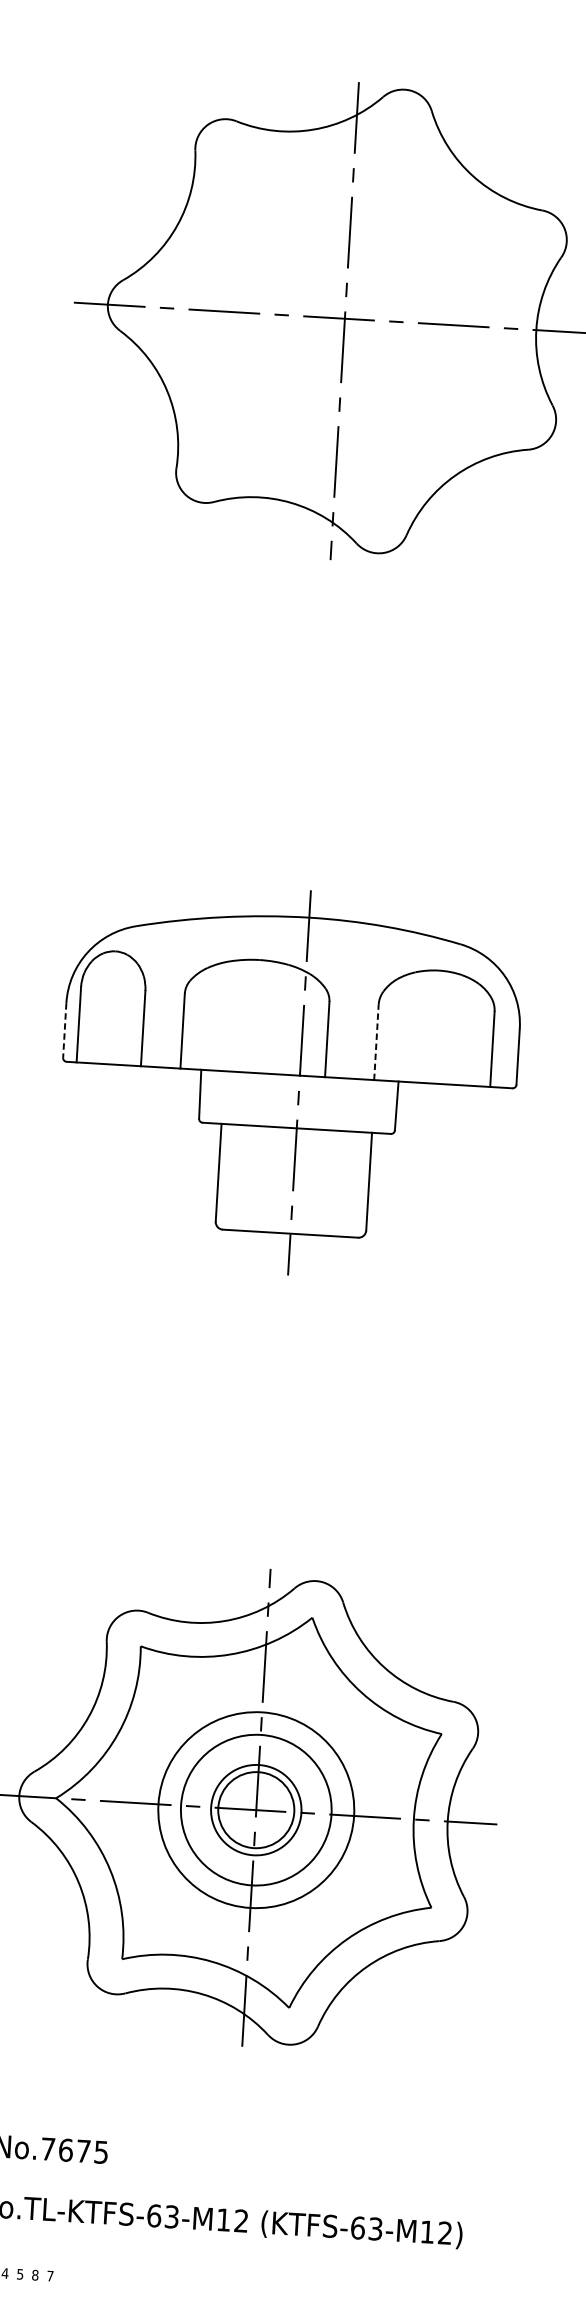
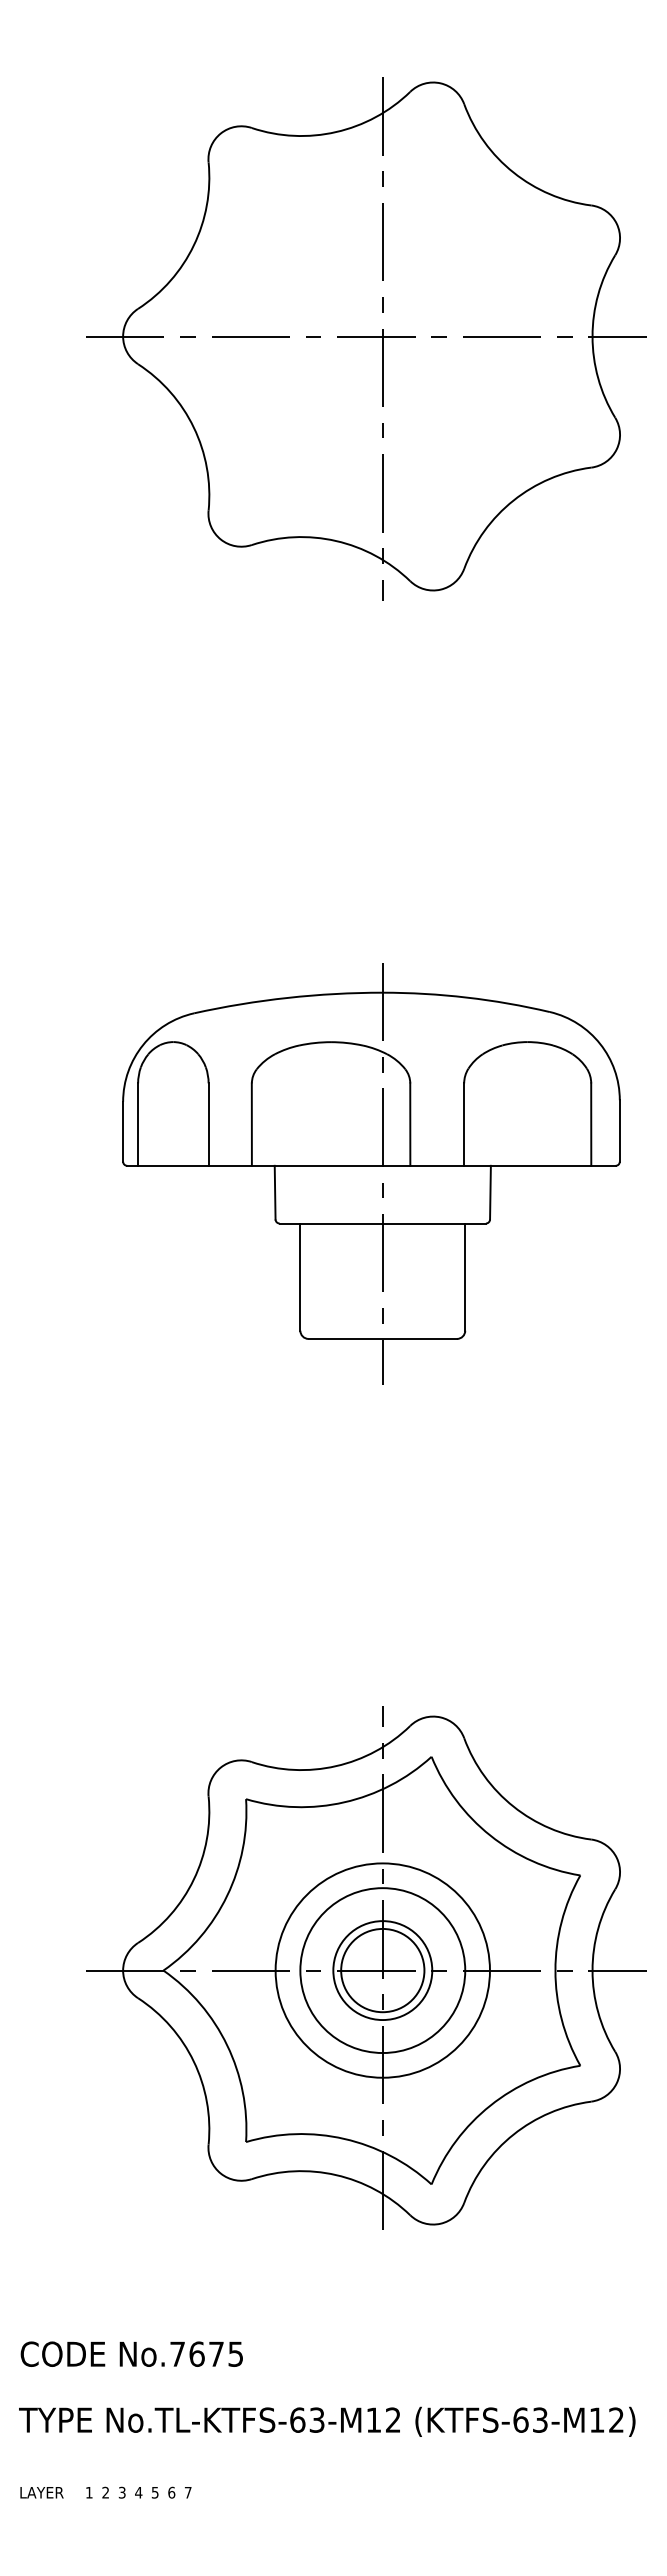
line: (65, 1030) -> (123, 1131), dashed -> solid
line: (376, 1042) -> (464, 1124), dashed -> solid
text: (35, 2275) -> (171, 2492), 8 -> 6

